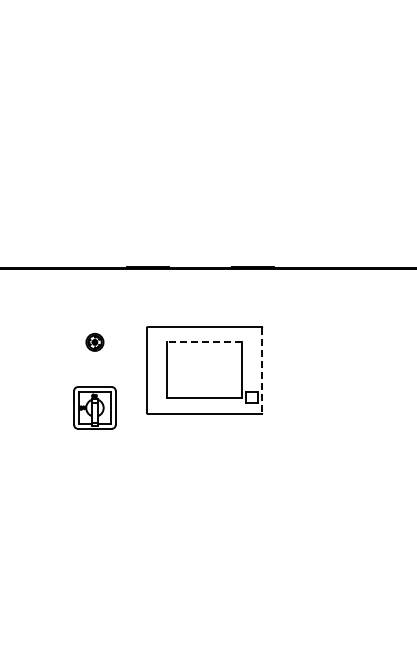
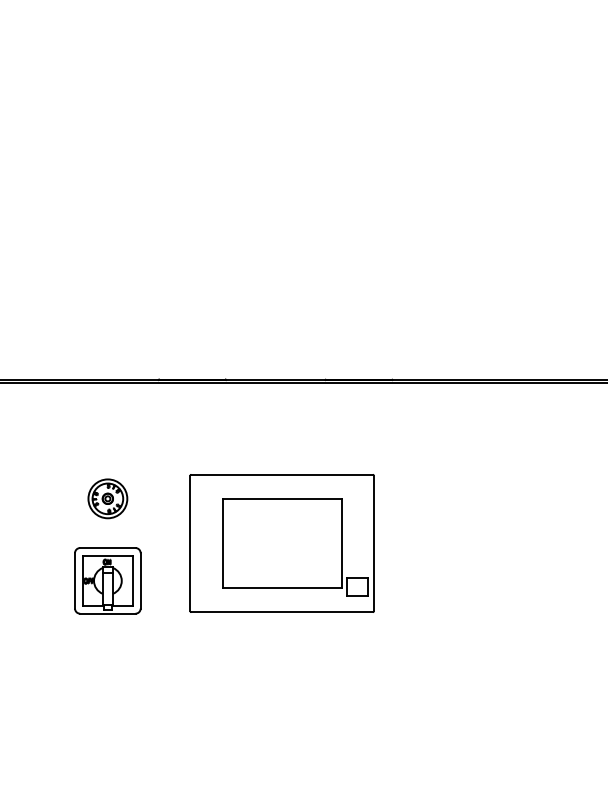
part: (94, 342) -> (107, 499), size x1.43
line: (204, 342) -> (281, 499), dashed -> solid
line: (262, 370) -> (374, 543), dashed -> solid
part: (94, 407) -> (107, 580), moved

